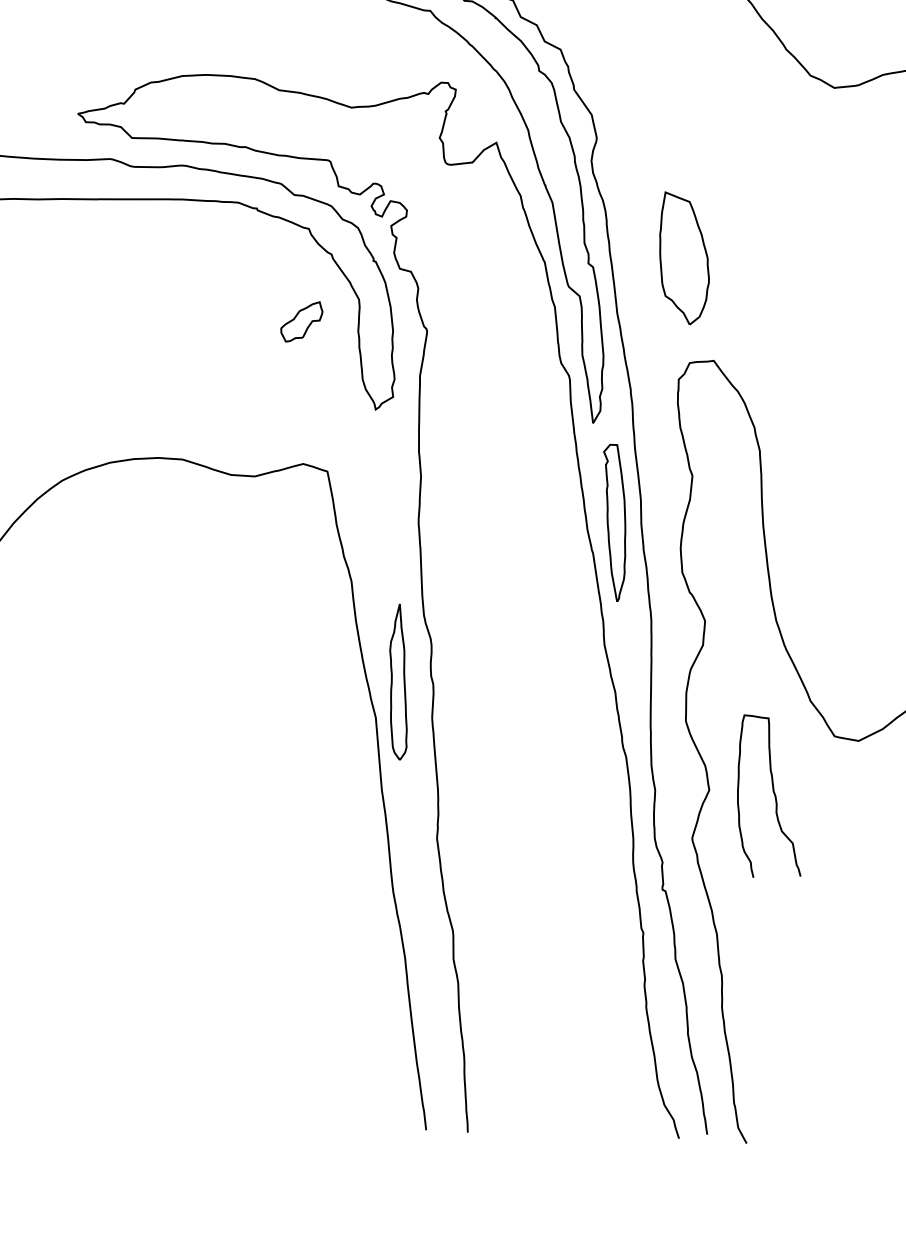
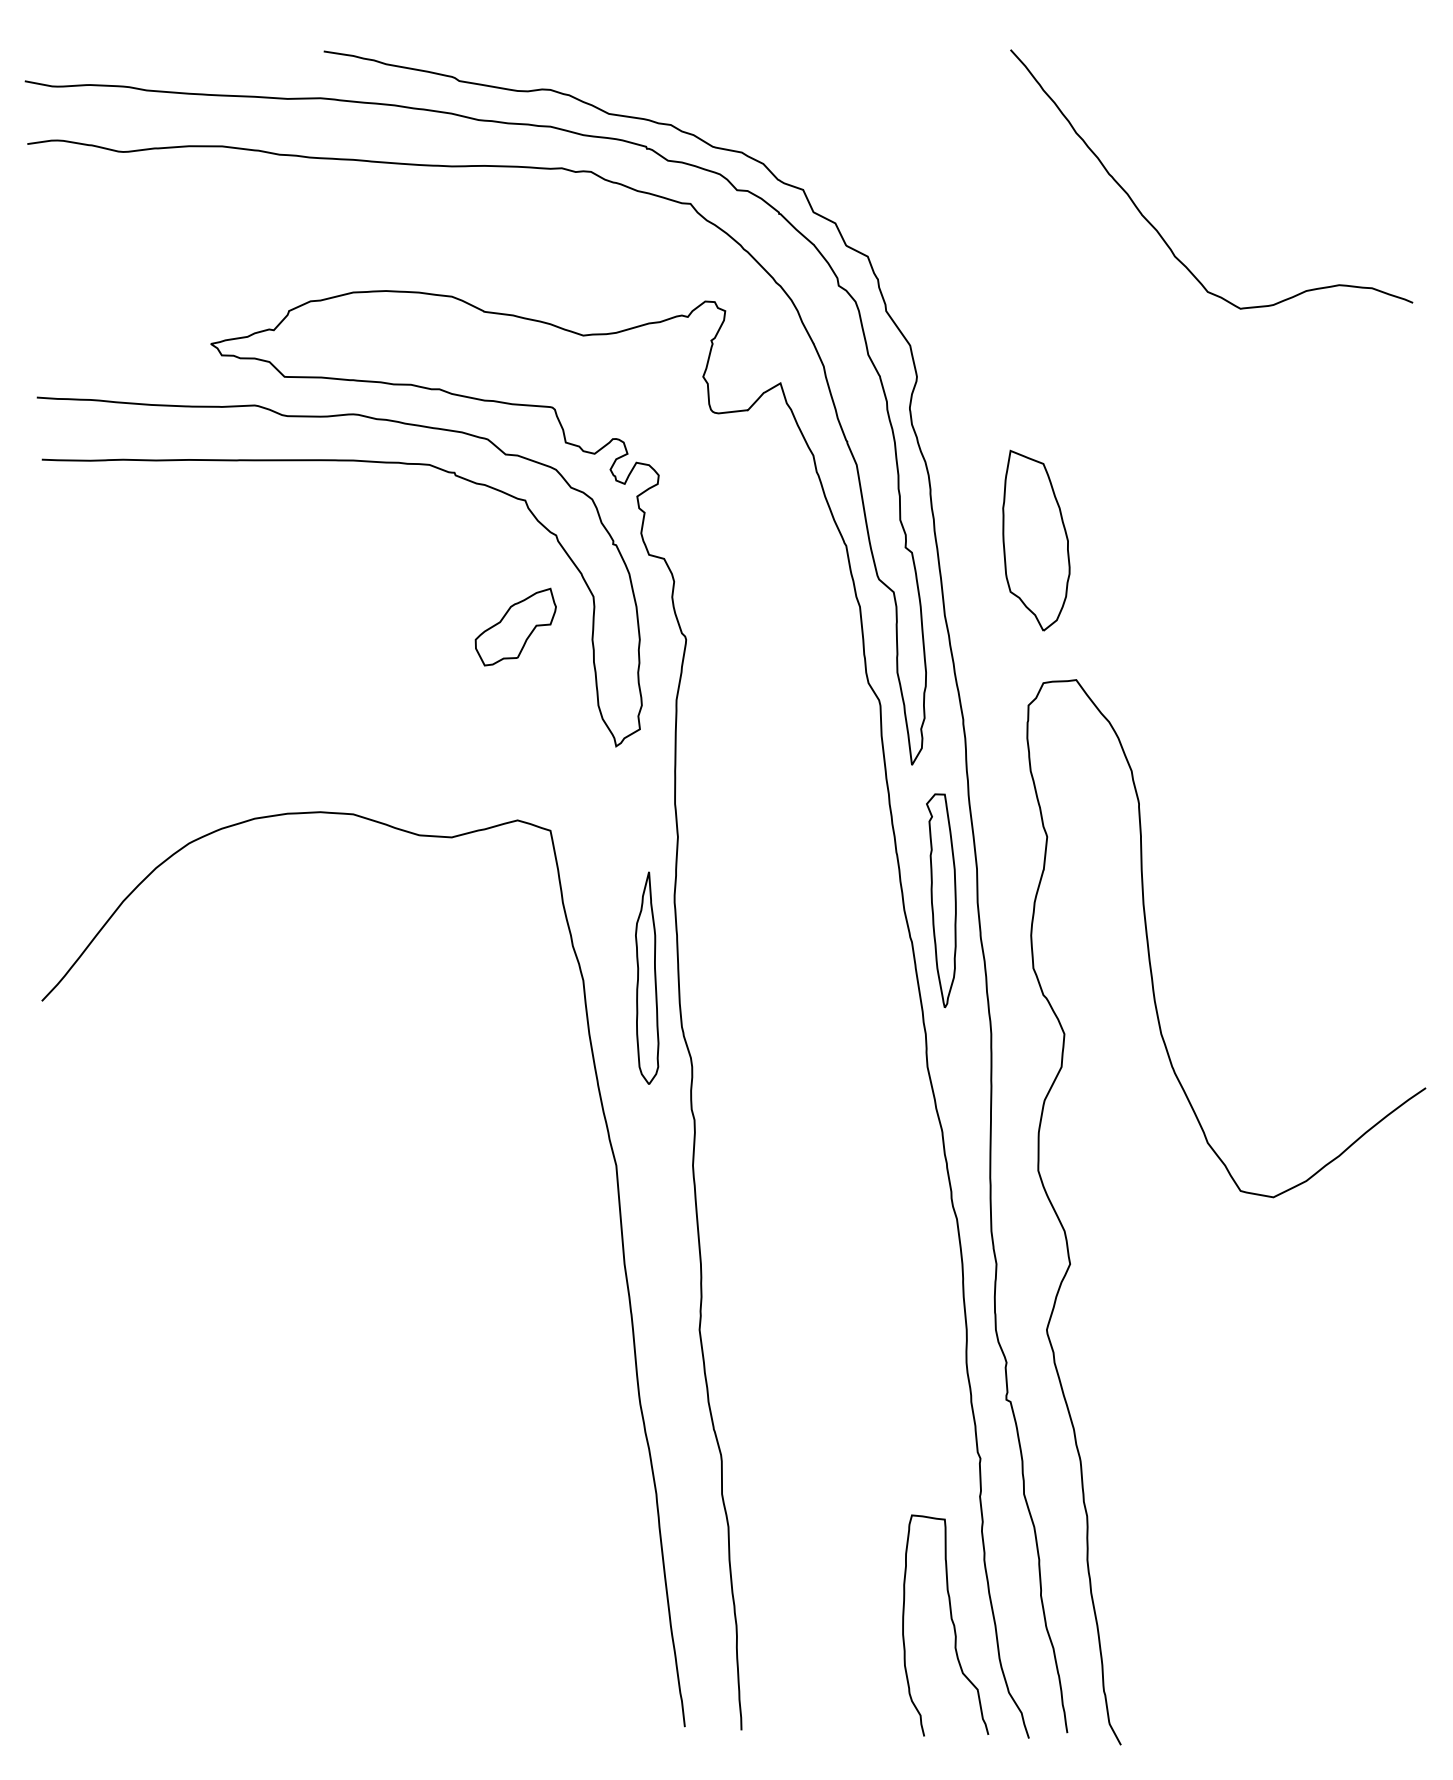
part: (301, 321) -> (515, 626), size x1.43
part: (398, 681) -> (647, 977), moved
curve: (774, 795) -> (952, 1624), moved

